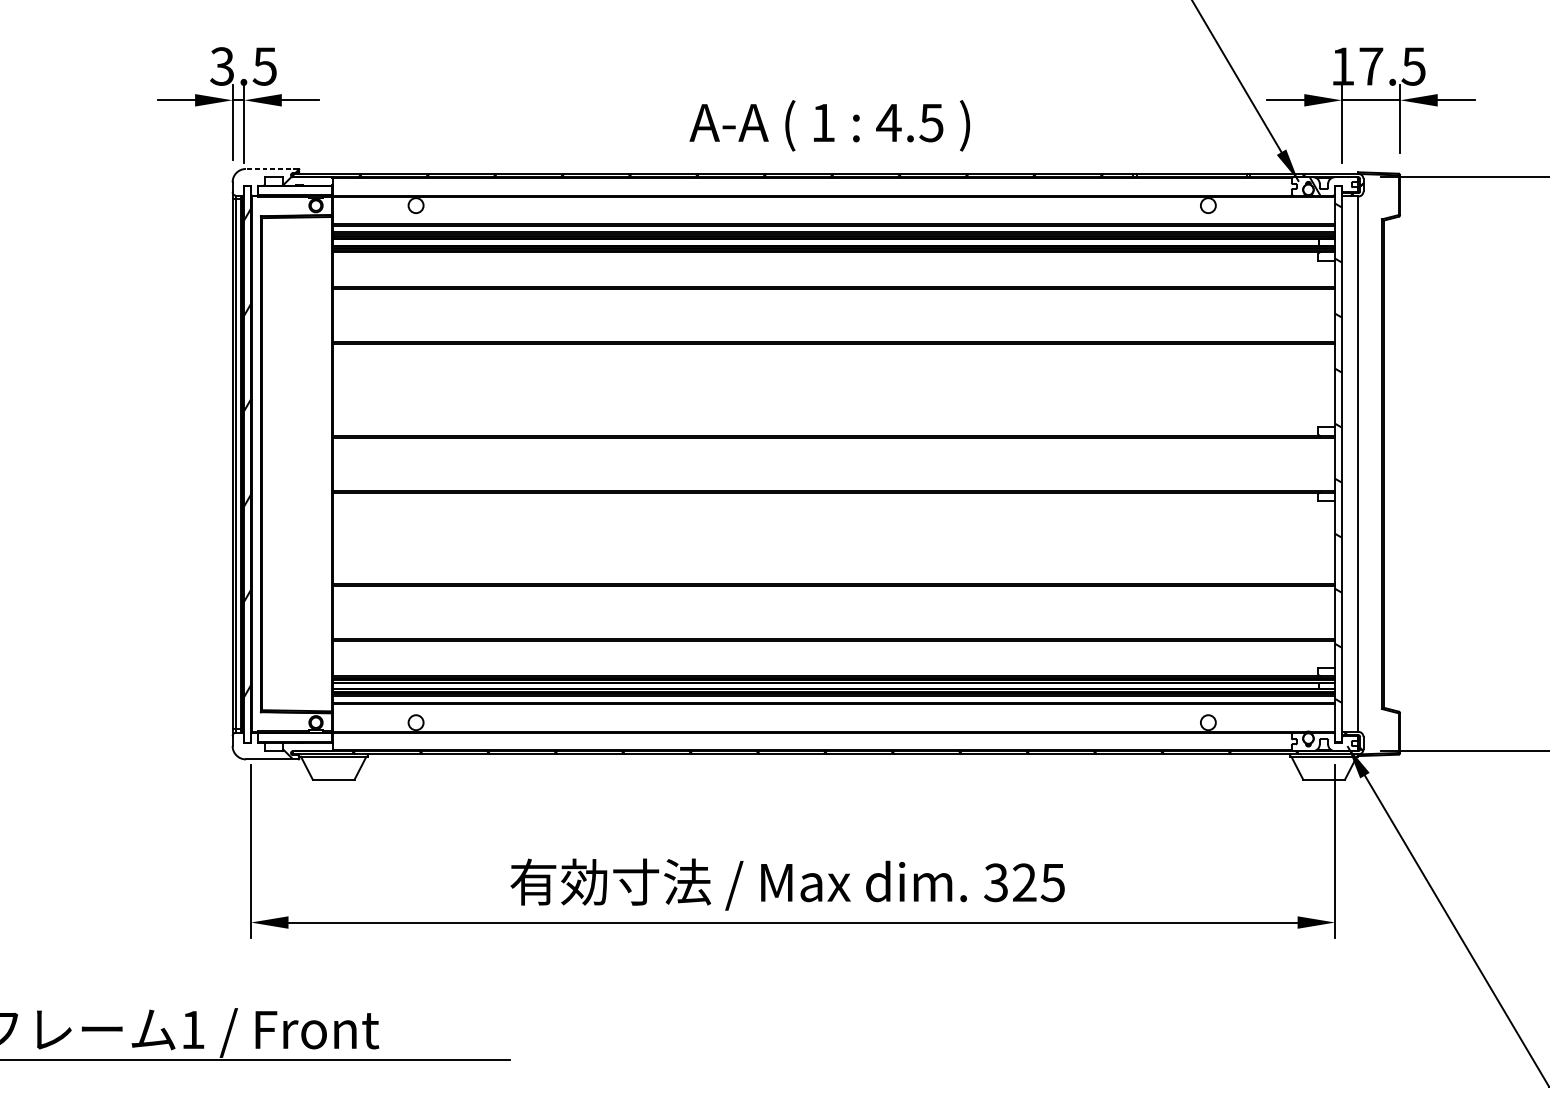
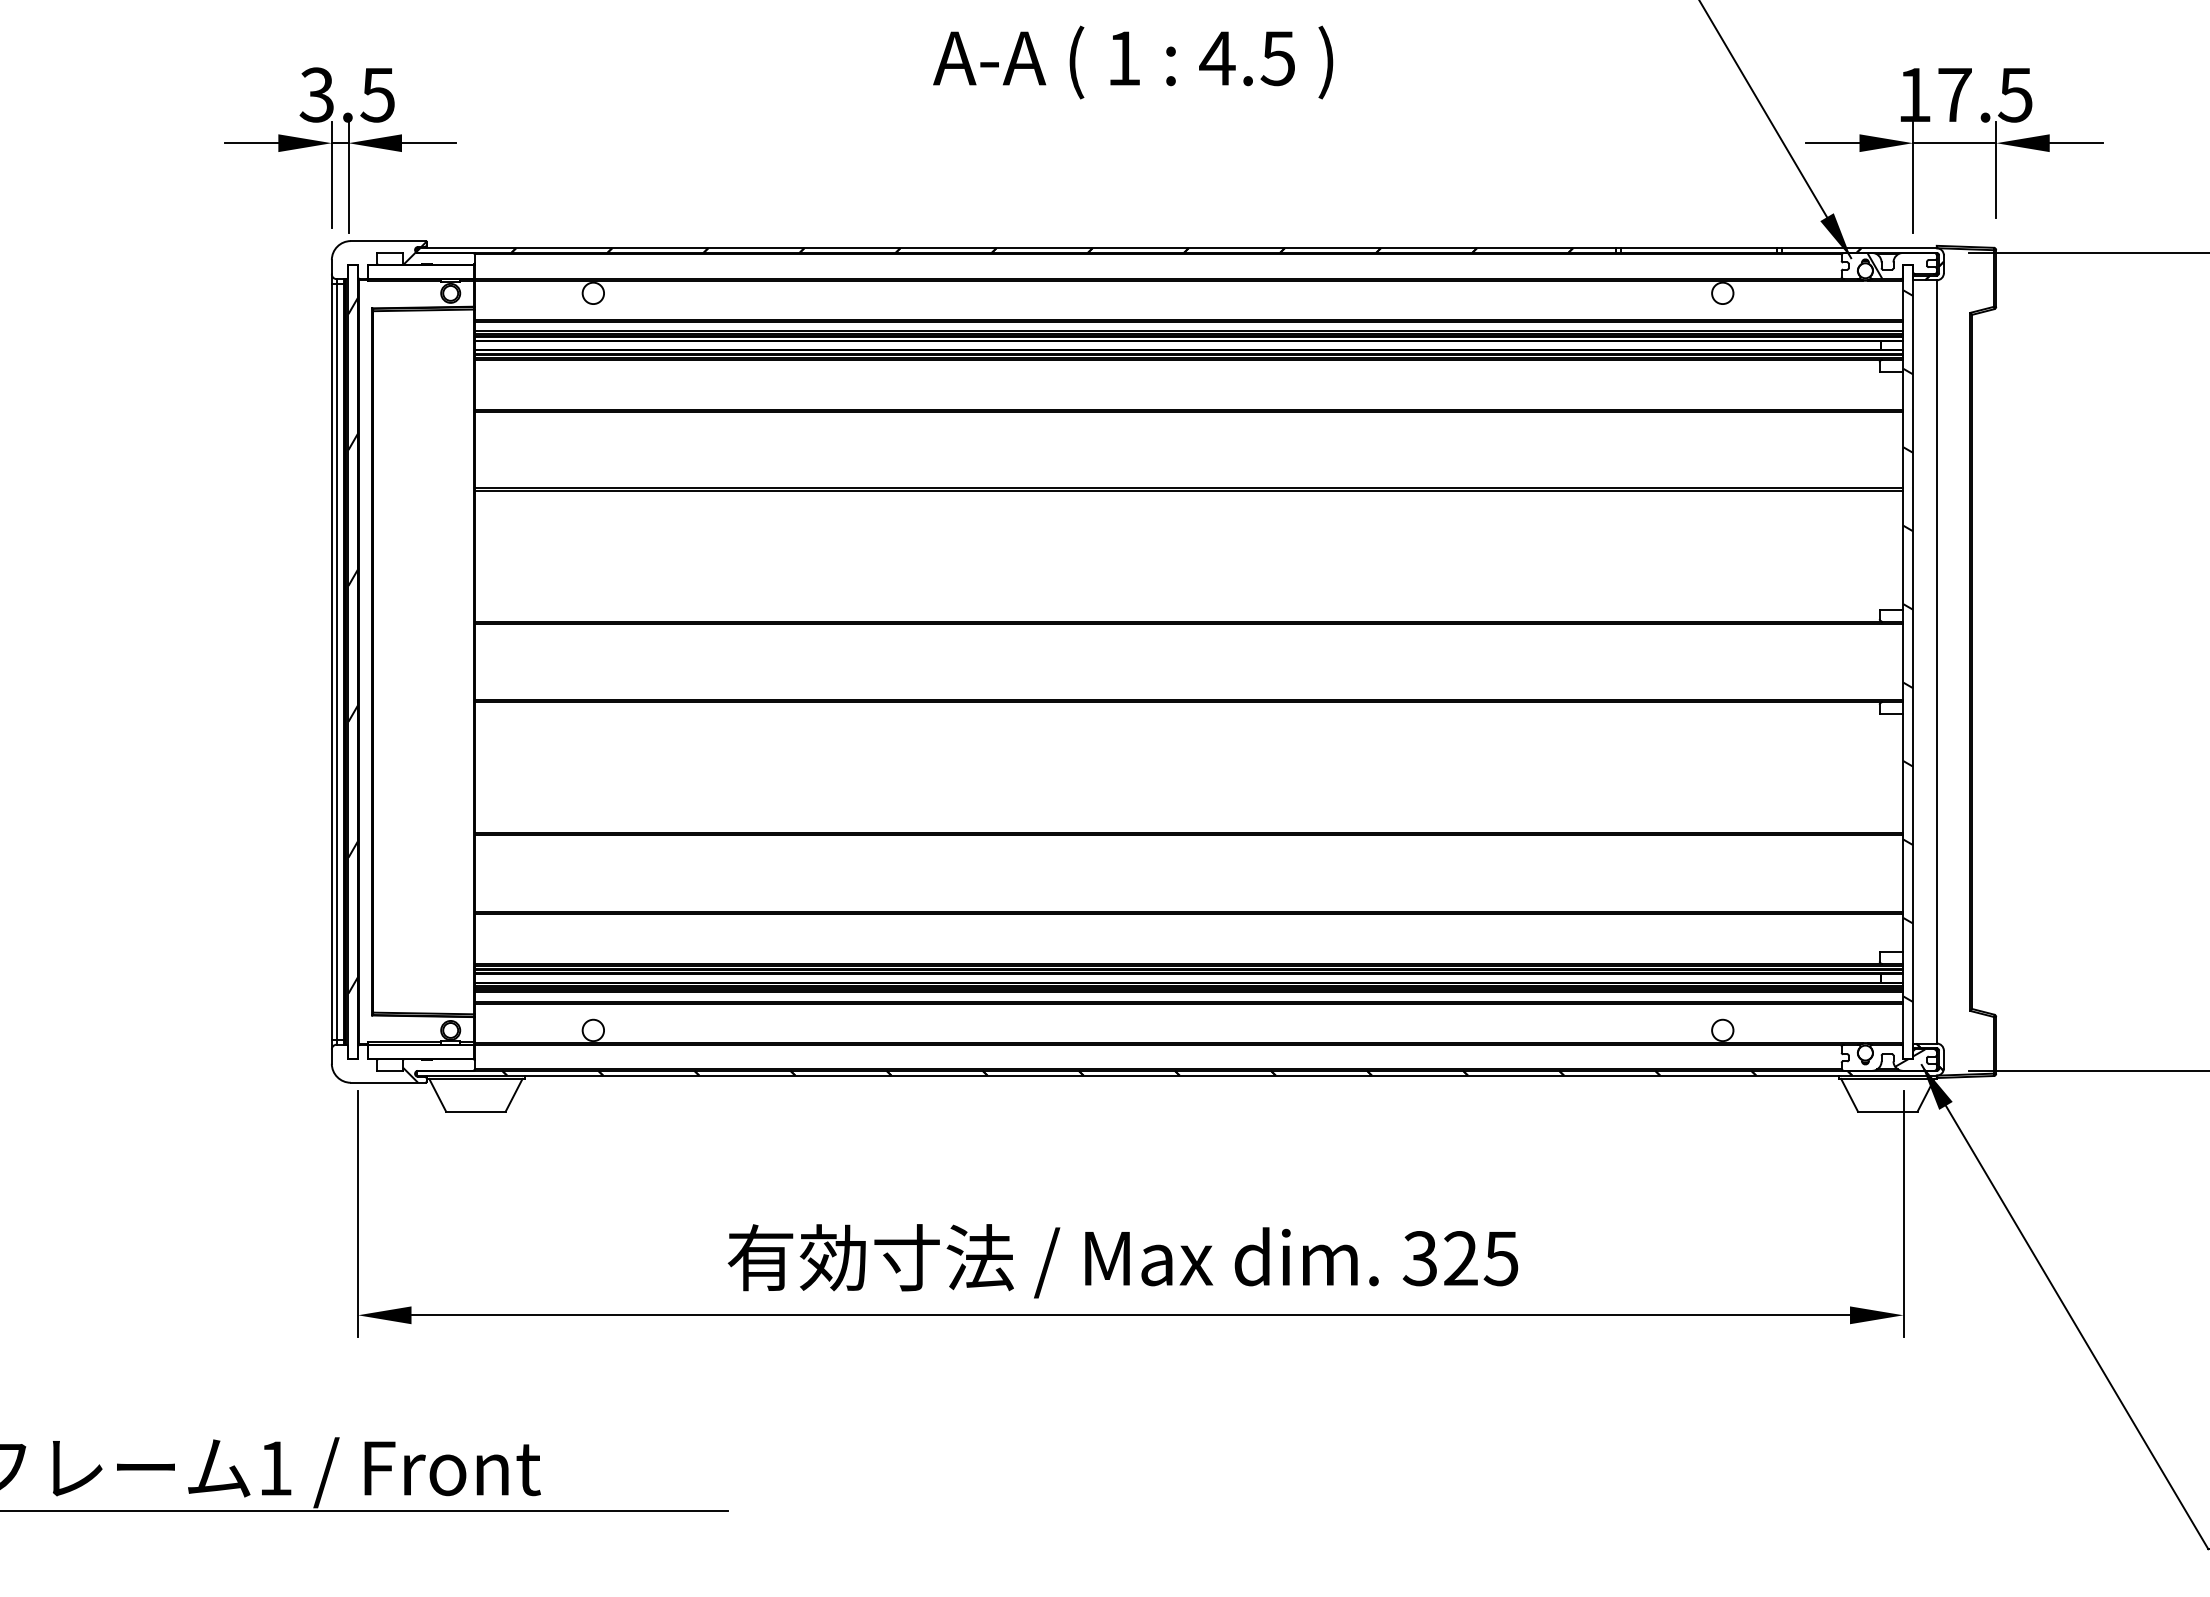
text: (830, 125) -> (1133, 62), moved
line: (271, 169) -> (387, 241), dashed -> solid
hatch: (1340, 741) -> (1910, 1057), added

